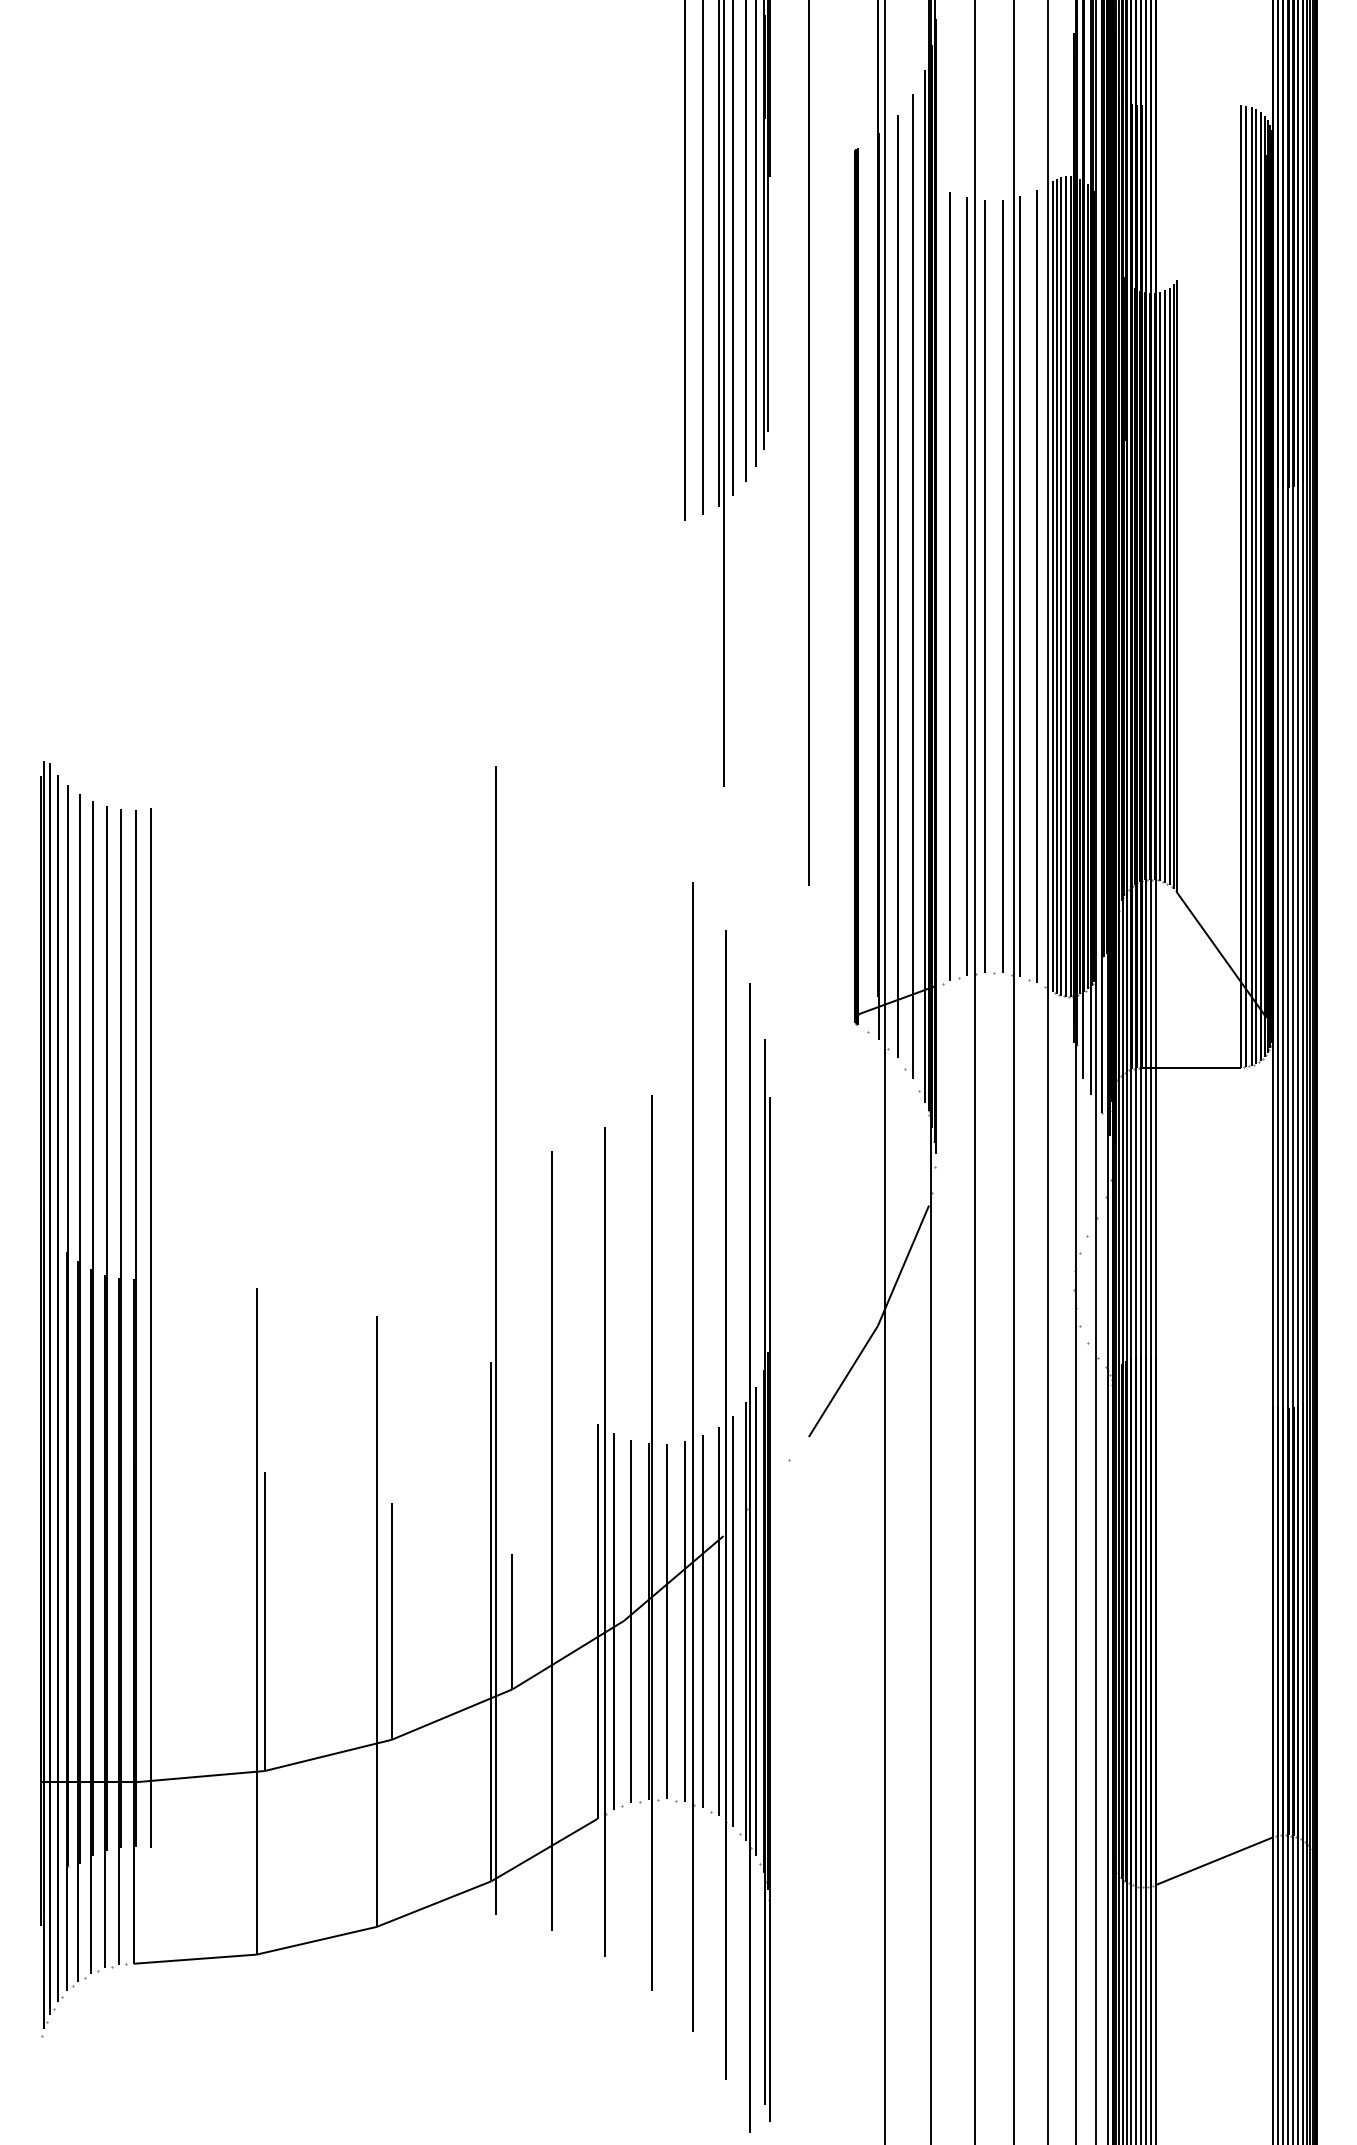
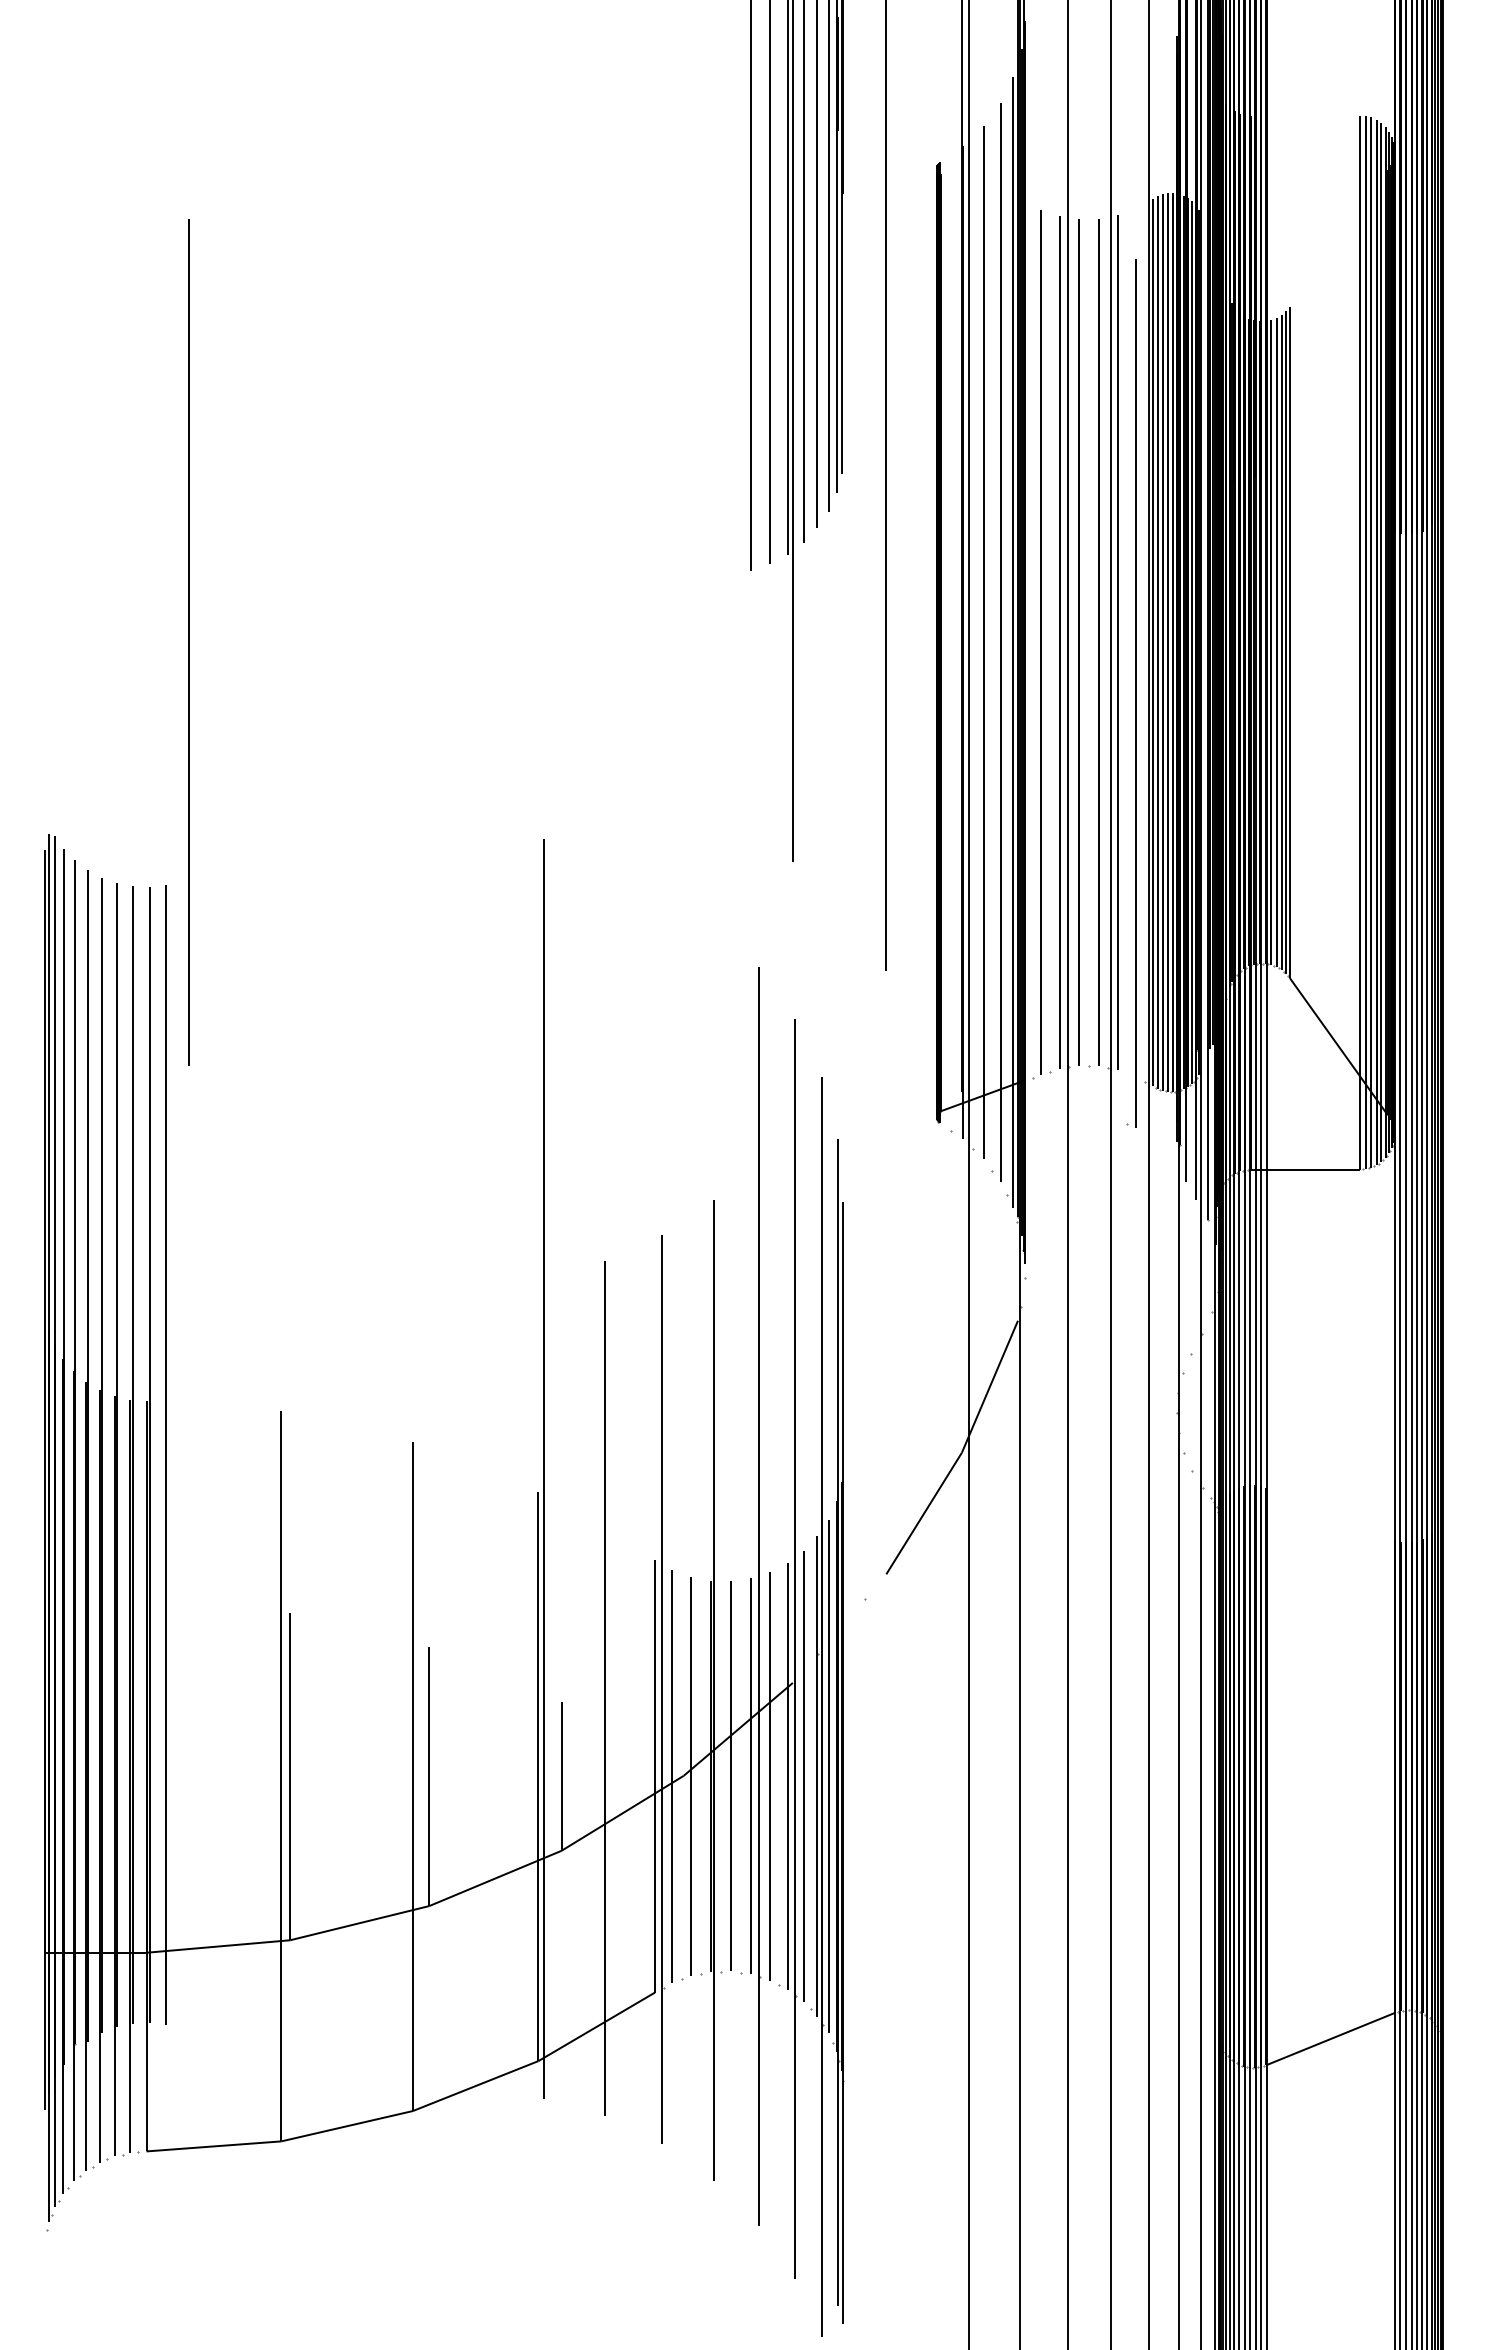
line: (171, 586) -> (188, 642), added
part: (1032, 586) -> (1131, 693), moved

